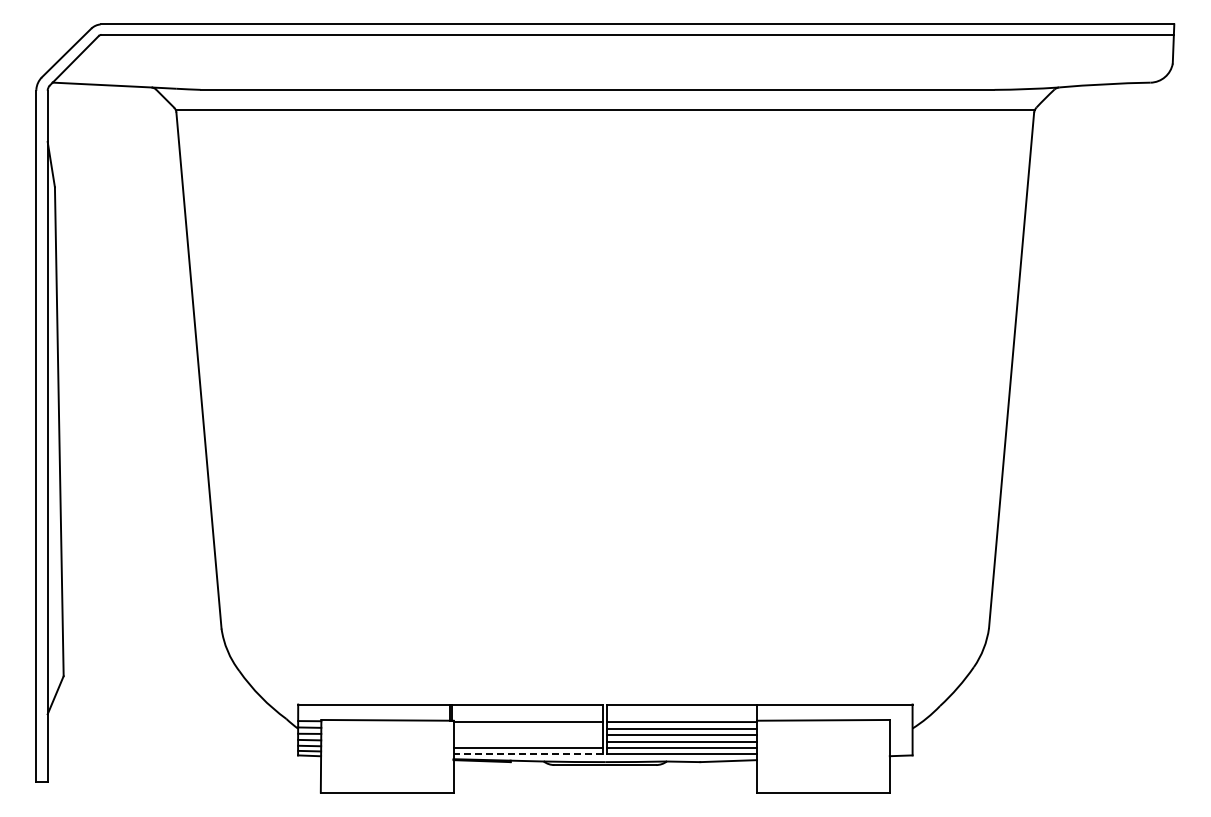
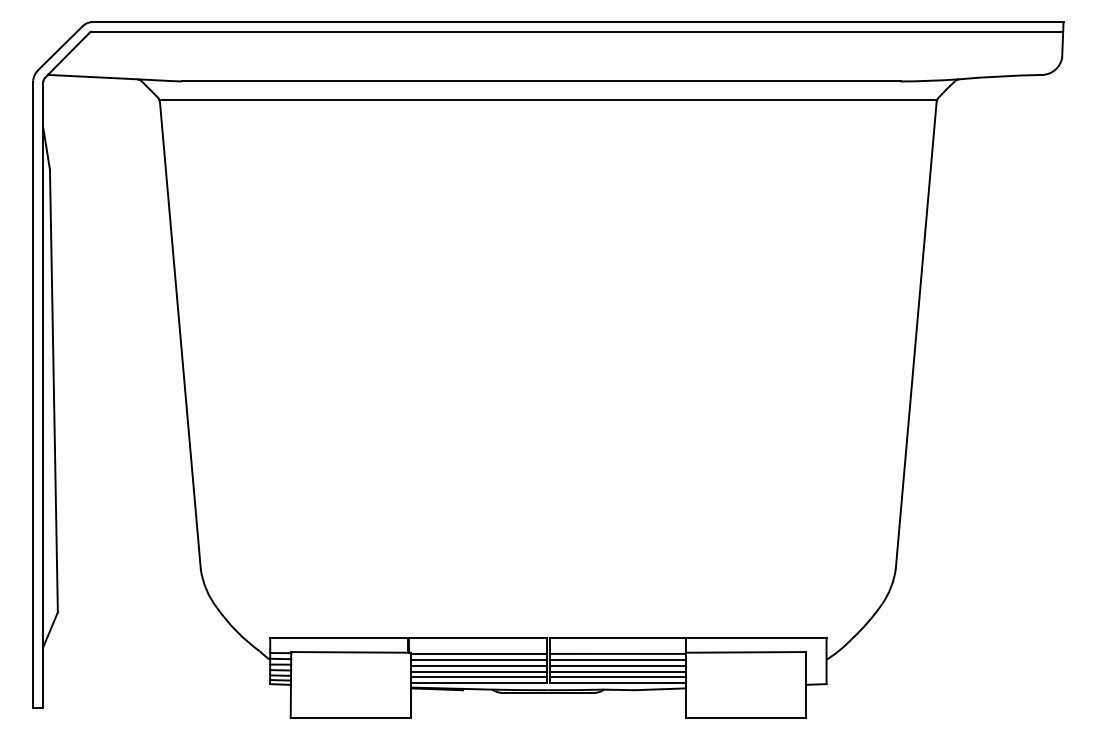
line: (528, 728) -> (478, 659), added
line: (528, 735) -> (478, 666), added
line: (528, 741) -> (478, 671), added
line: (528, 754) -> (478, 683), dashed -> solid

